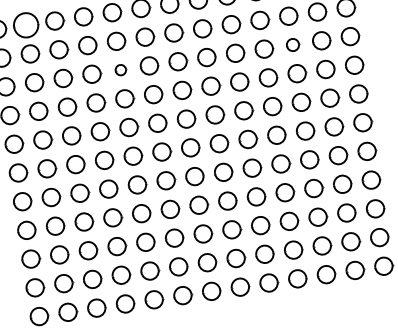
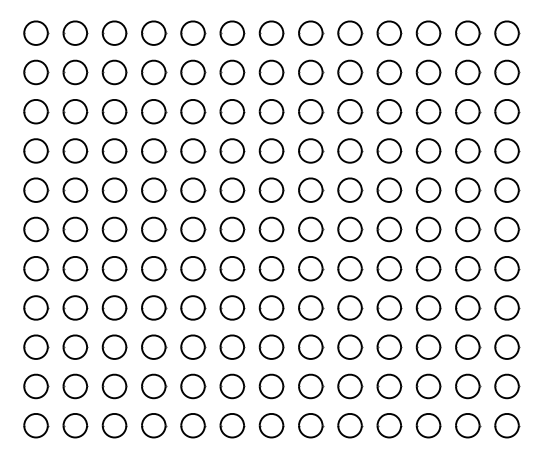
part: (26, 24) -> (75, 32), size x0.71
part: (292, 44) -> (428, 111), size x1.43
part: (121, 69) -> (193, 111), size x1.67

